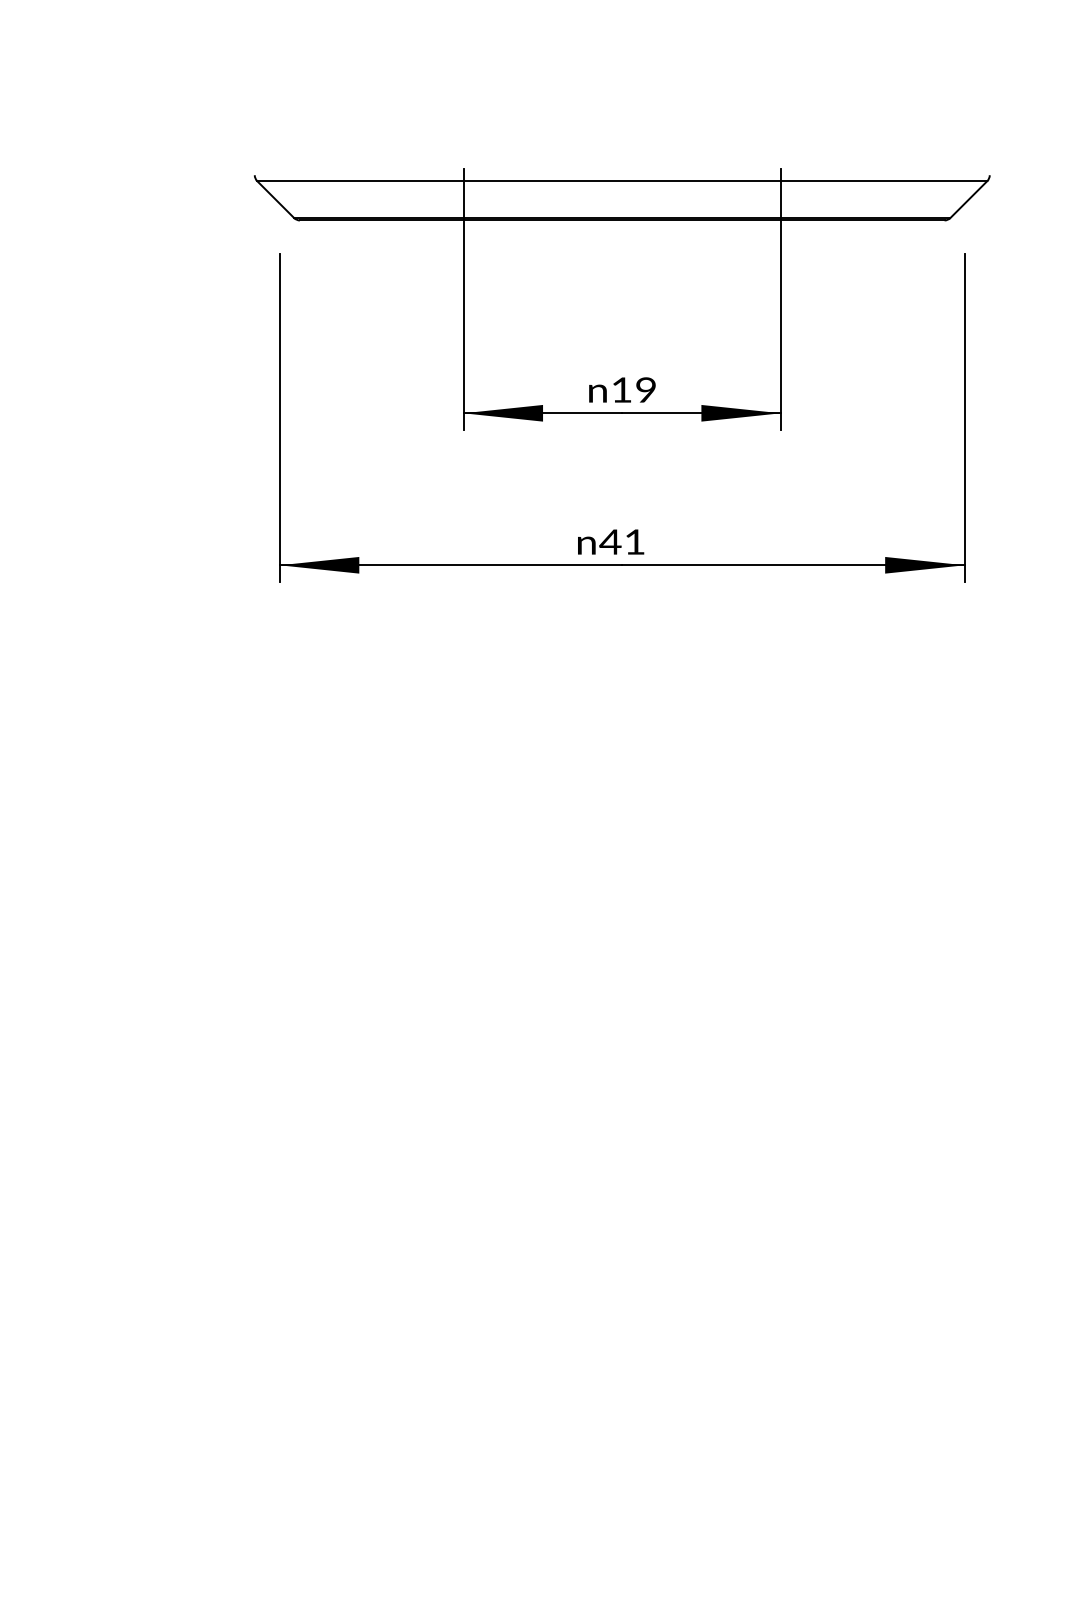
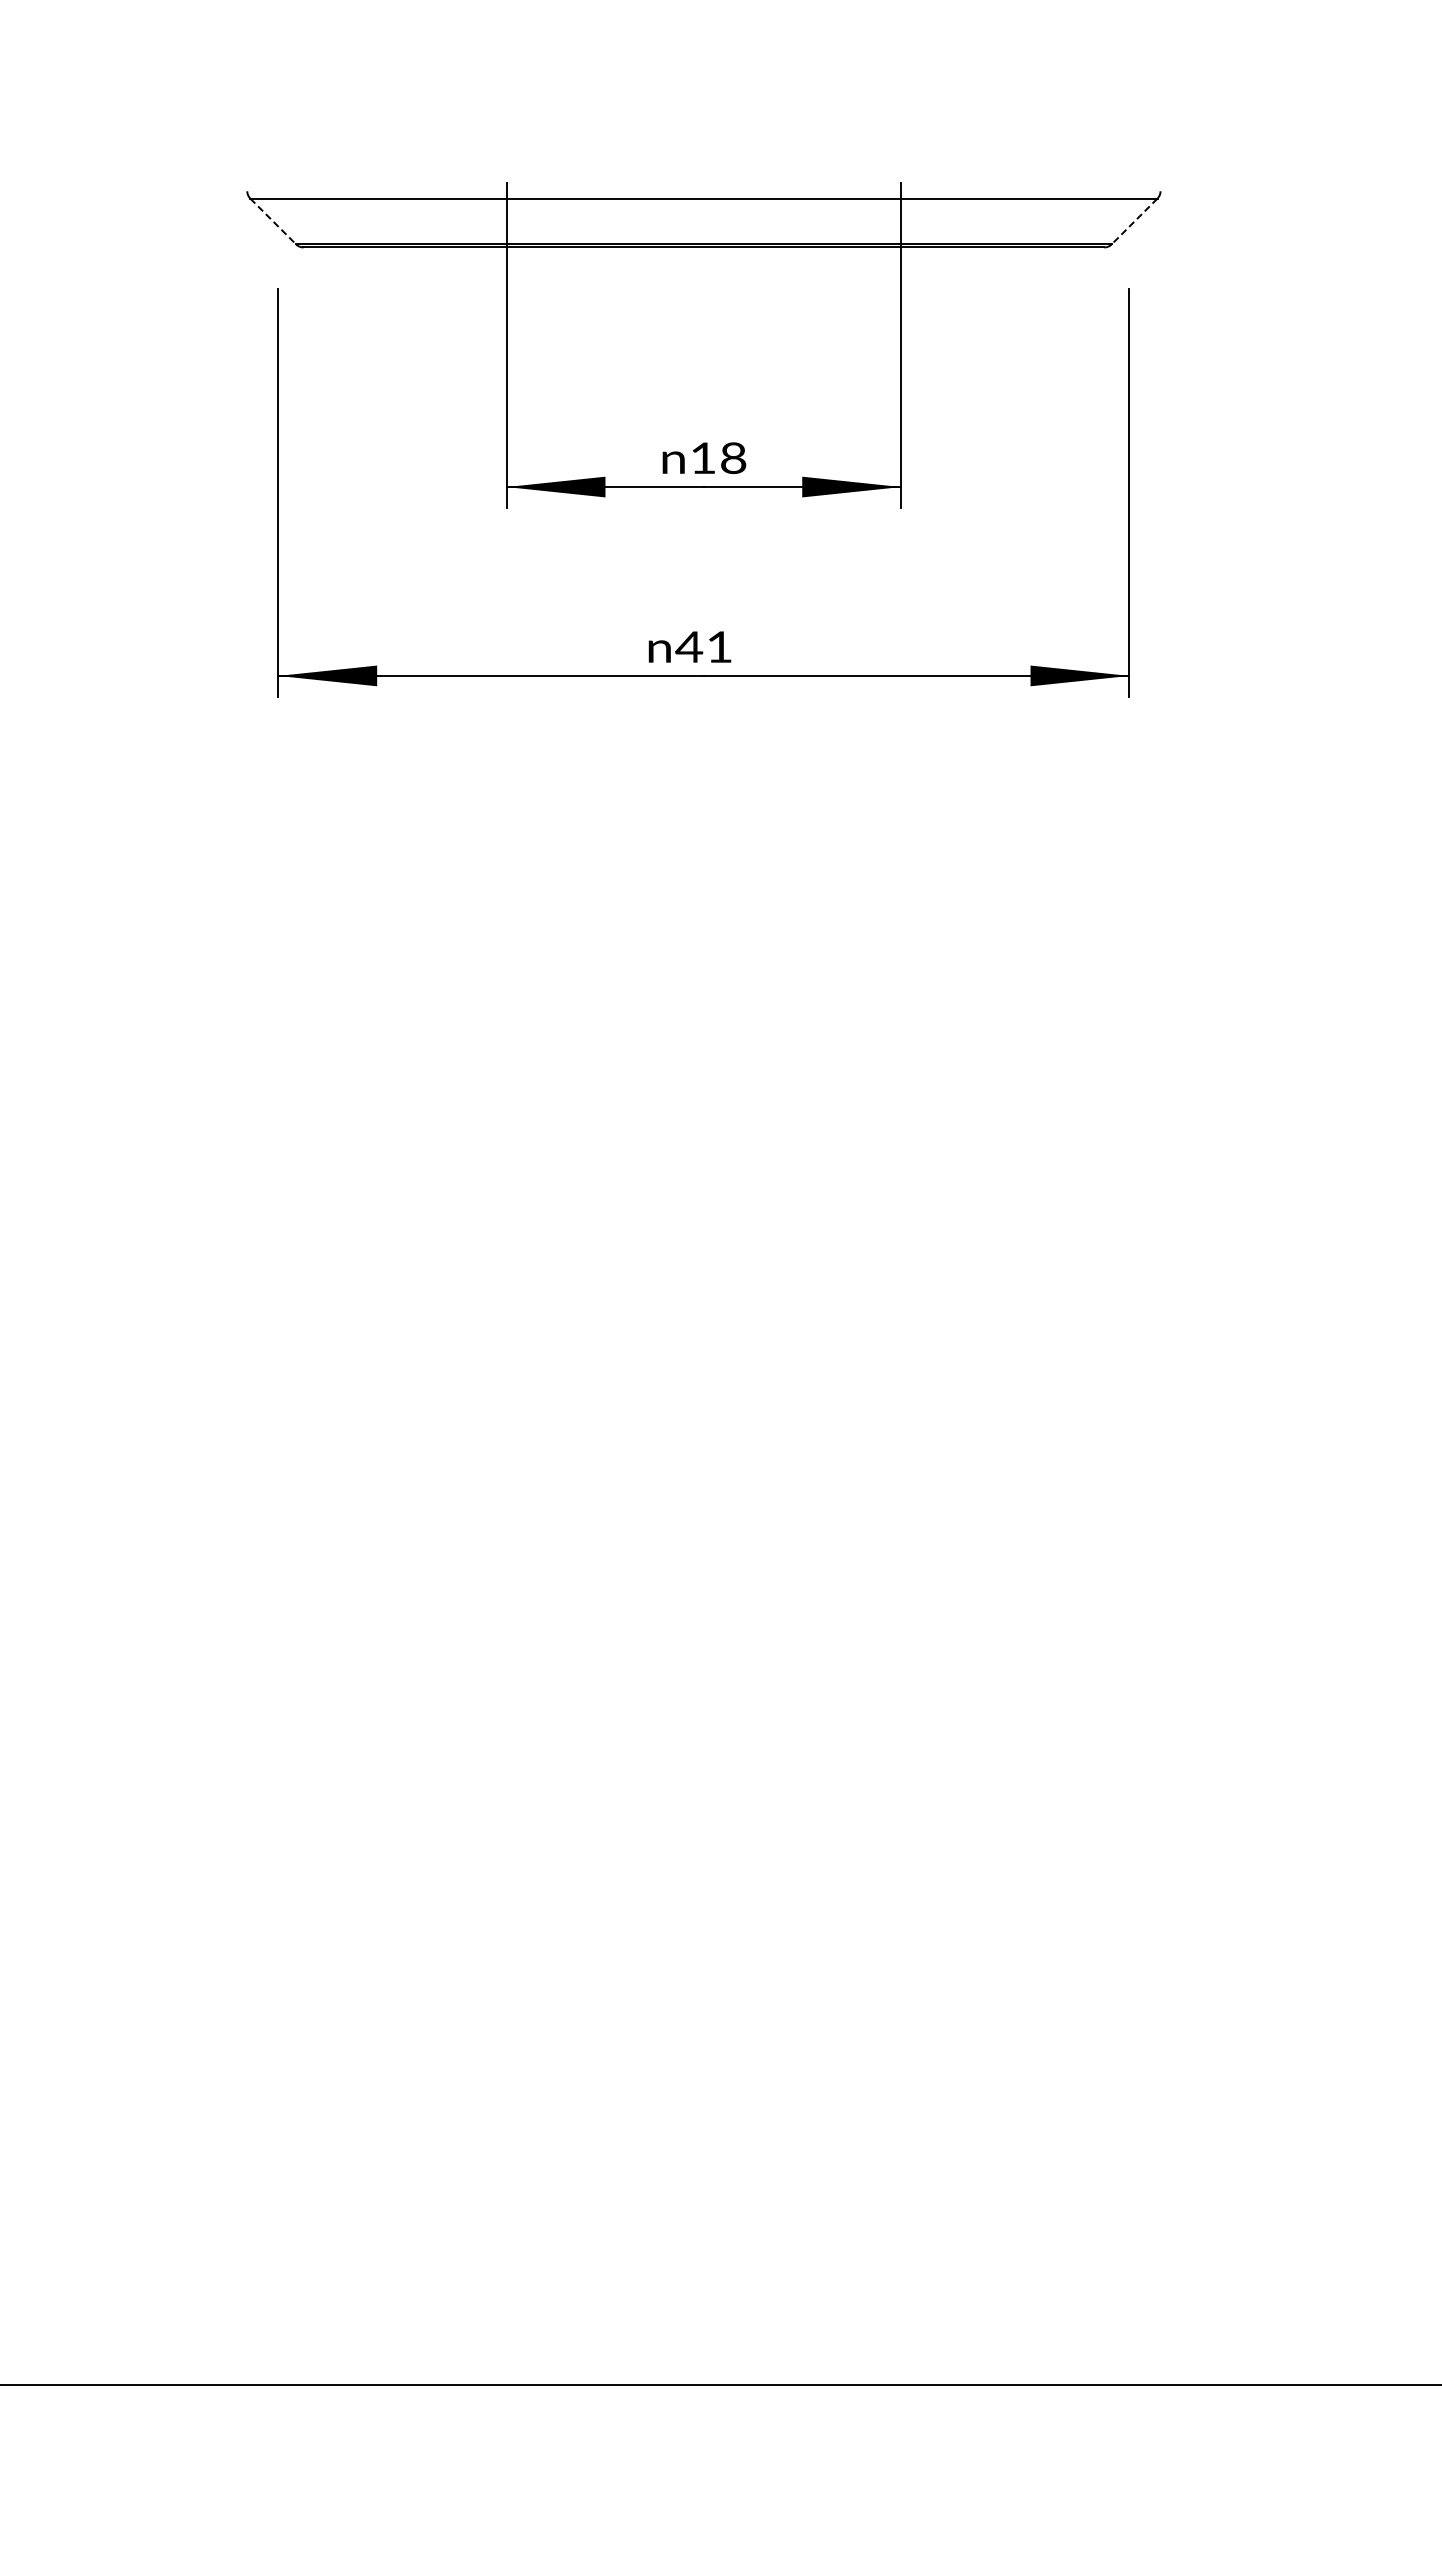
line: (275, 199) -> (273, 221), solid -> dashed
line: (968, 199) -> (1134, 221), solid -> dashed
text: (646, 391) -> (733, 459), 19 -> 18

